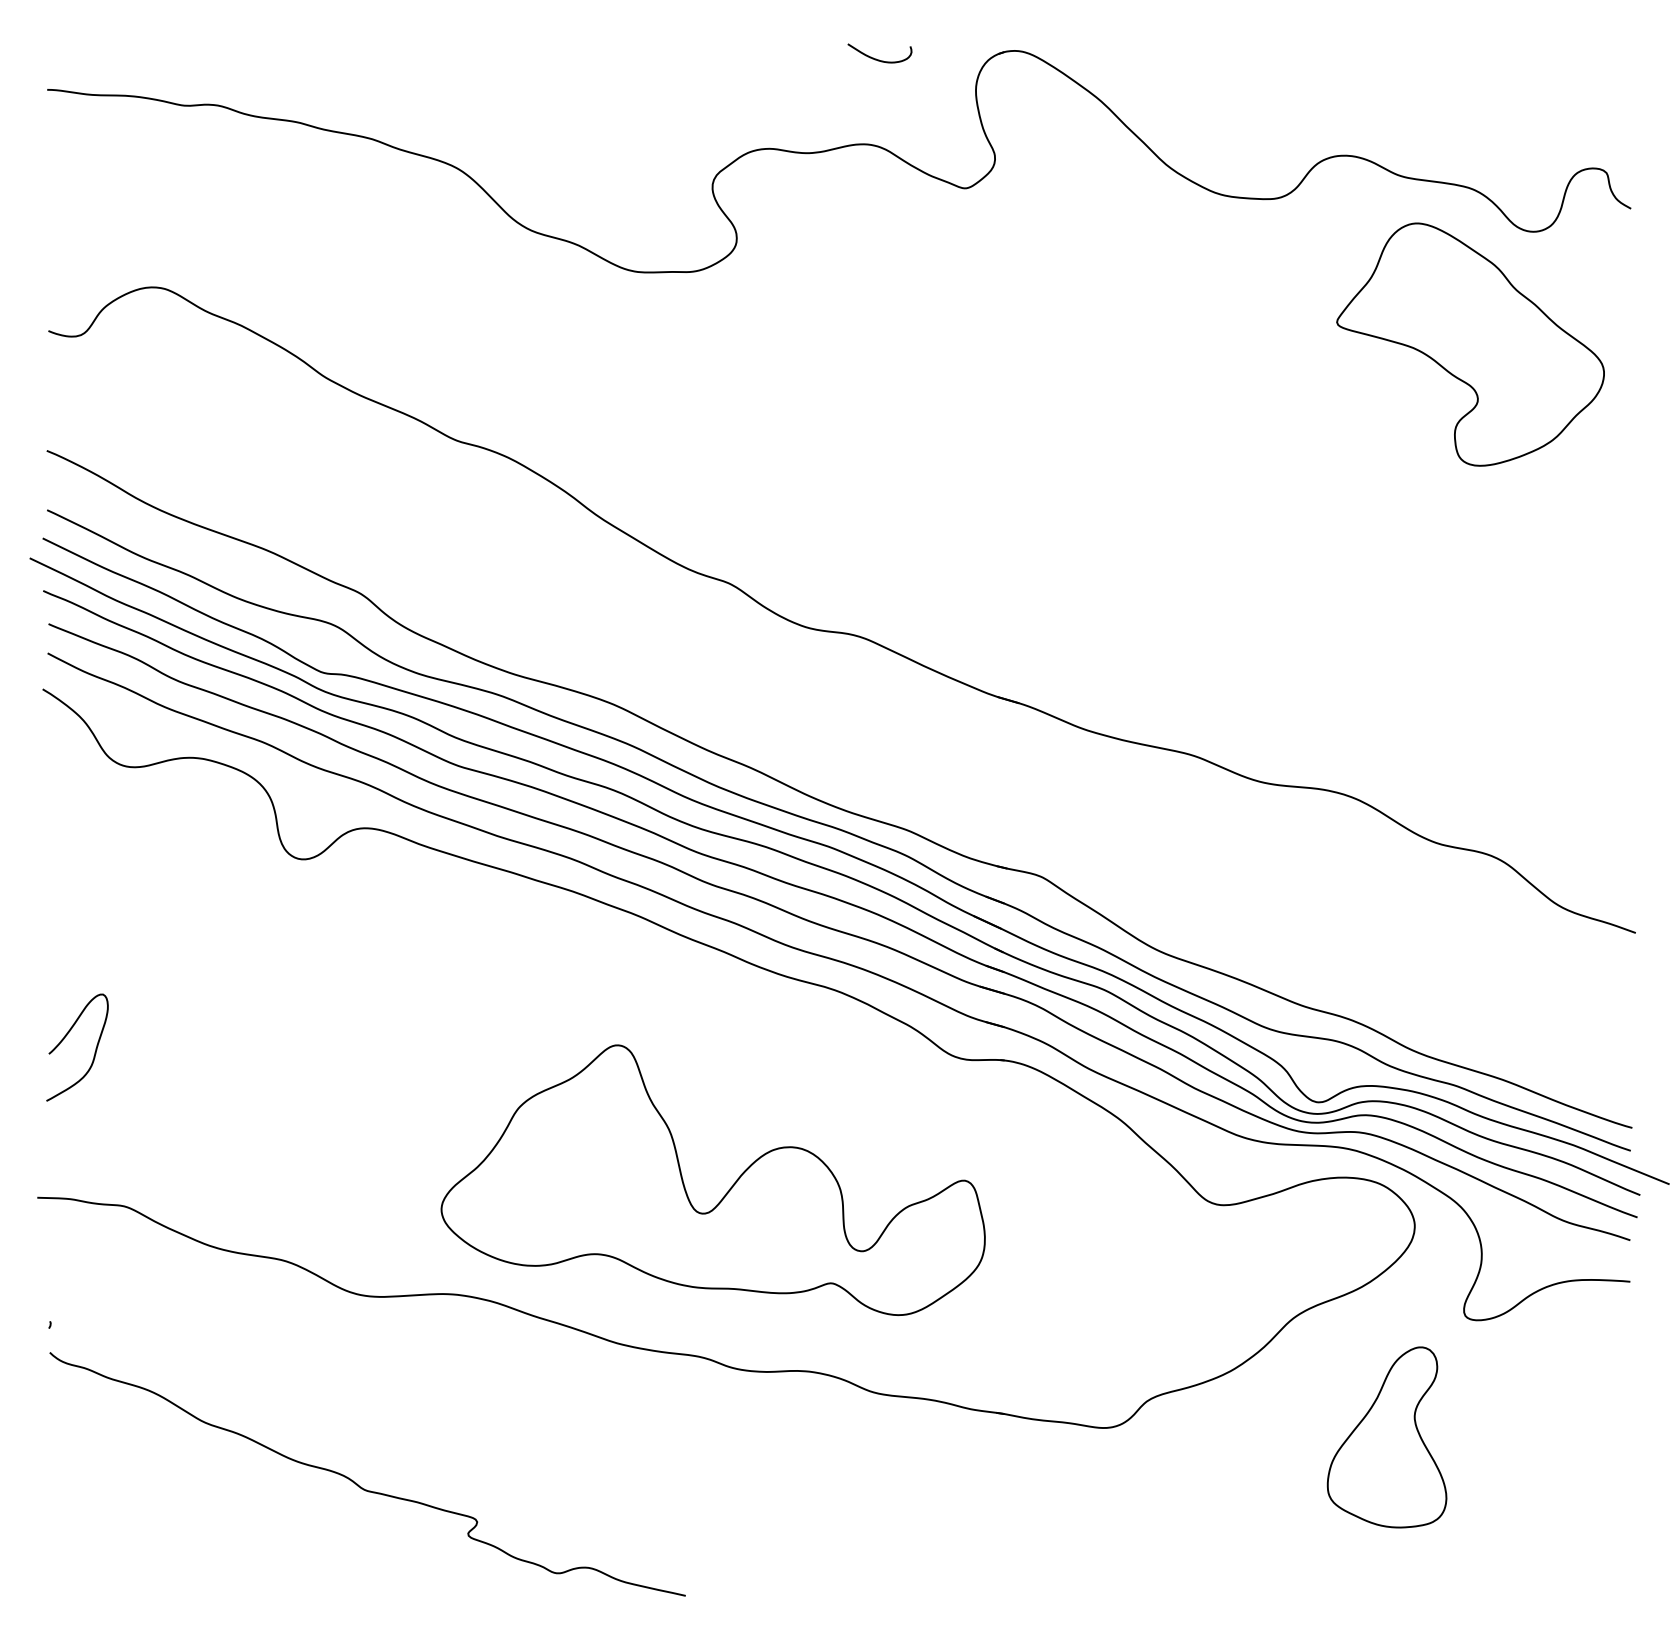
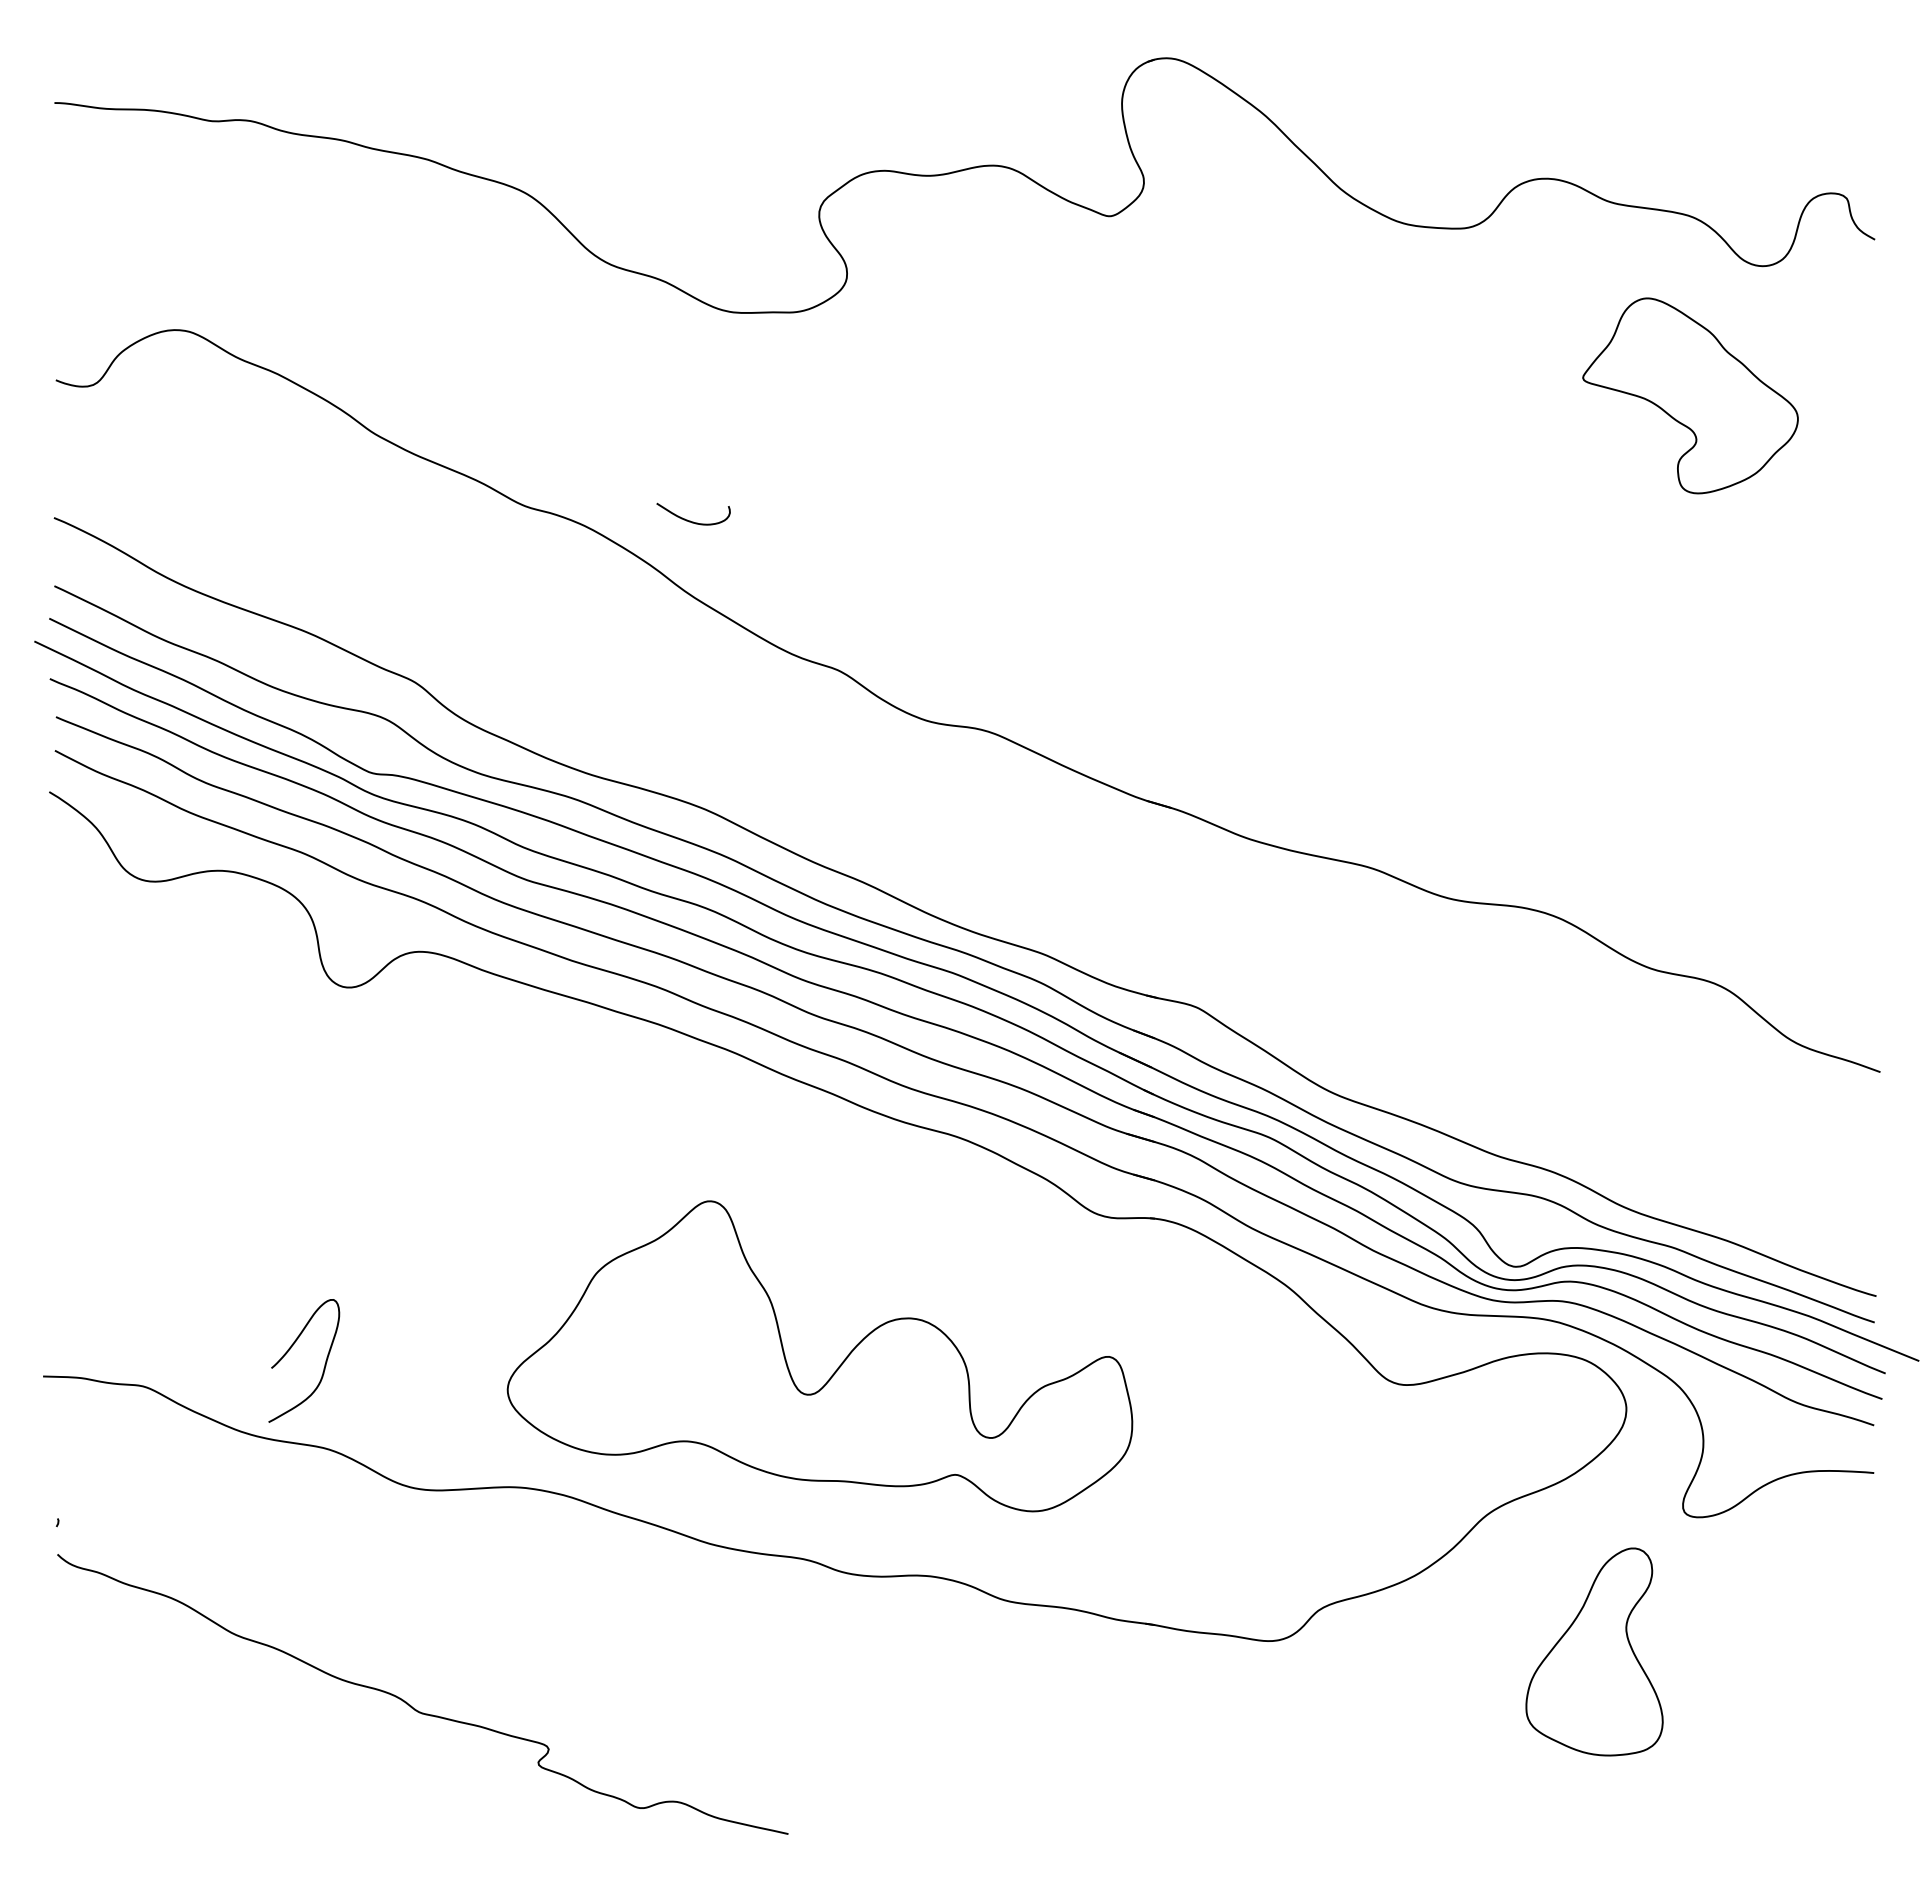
curve: (877, 58) -> (690, 520), moved
part: (1470, 344) -> (1690, 395), size x0.7
curve: (66, 1036) -> (291, 1348), moved

